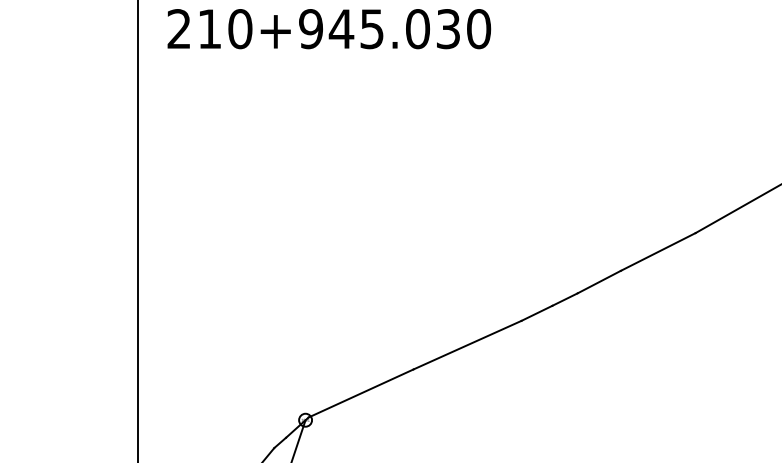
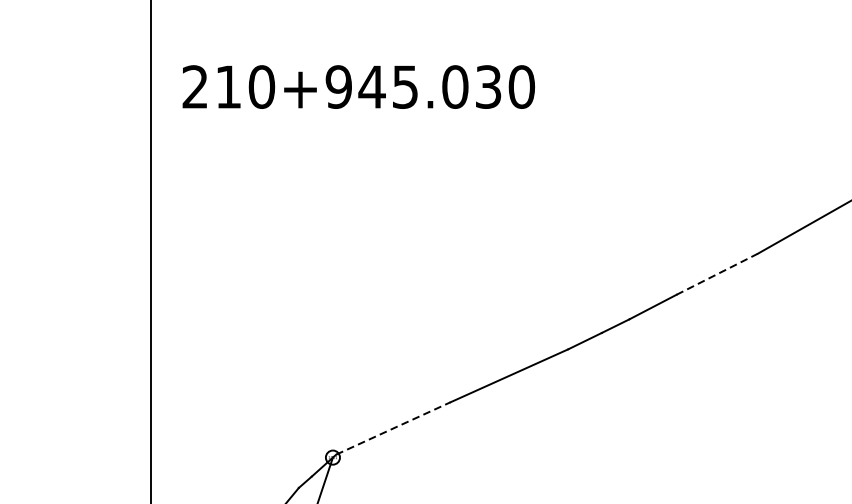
text: (329, 29) -> (359, 87), moved
line: (658, 251) -> (717, 273), solid -> dashed
line: (361, 393) -> (393, 428), solid -> dashed

